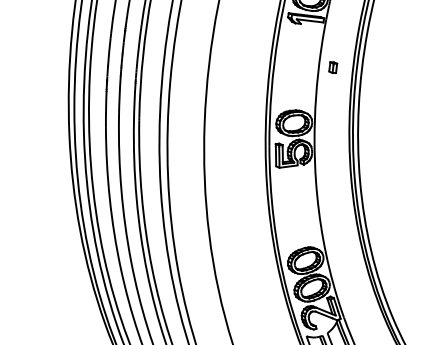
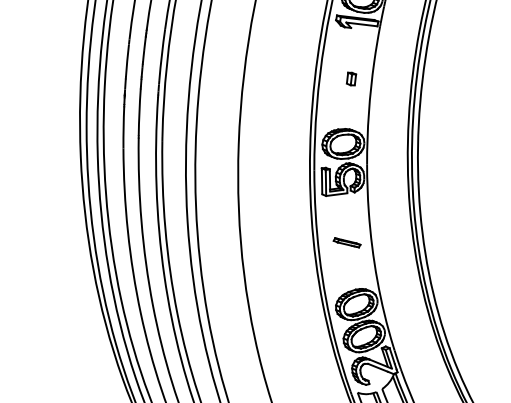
part: (333, 67) -> (351, 78), moved
part: (297, 207) -> (347, 242), added

